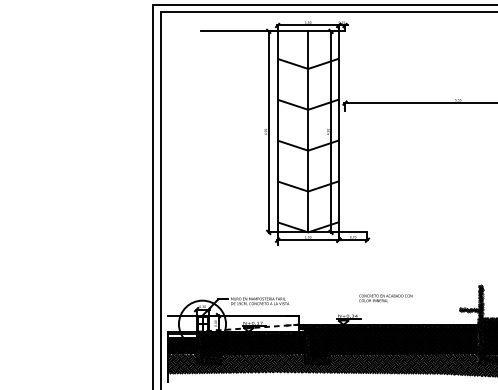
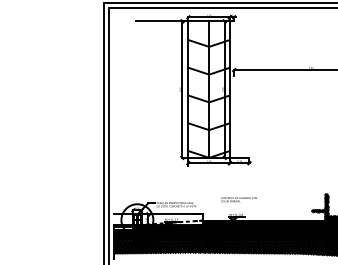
text: (385, 298) -> (238, 199), moved

